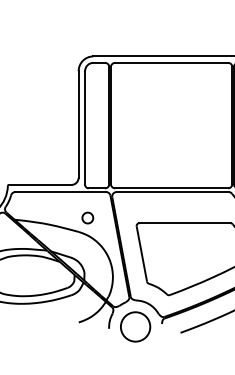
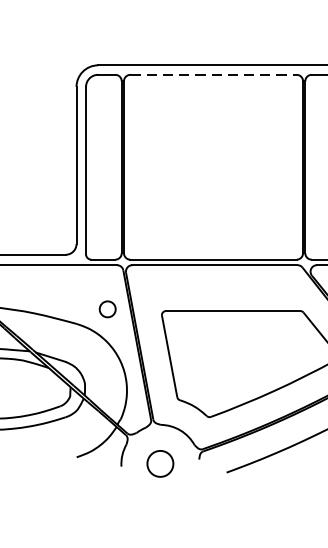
line: (172, 62) -> (214, 74), solid -> dashed
part: (87, 217) -> (107, 308), moved
circle: (135, 326) -> (160, 463), size x0.6

